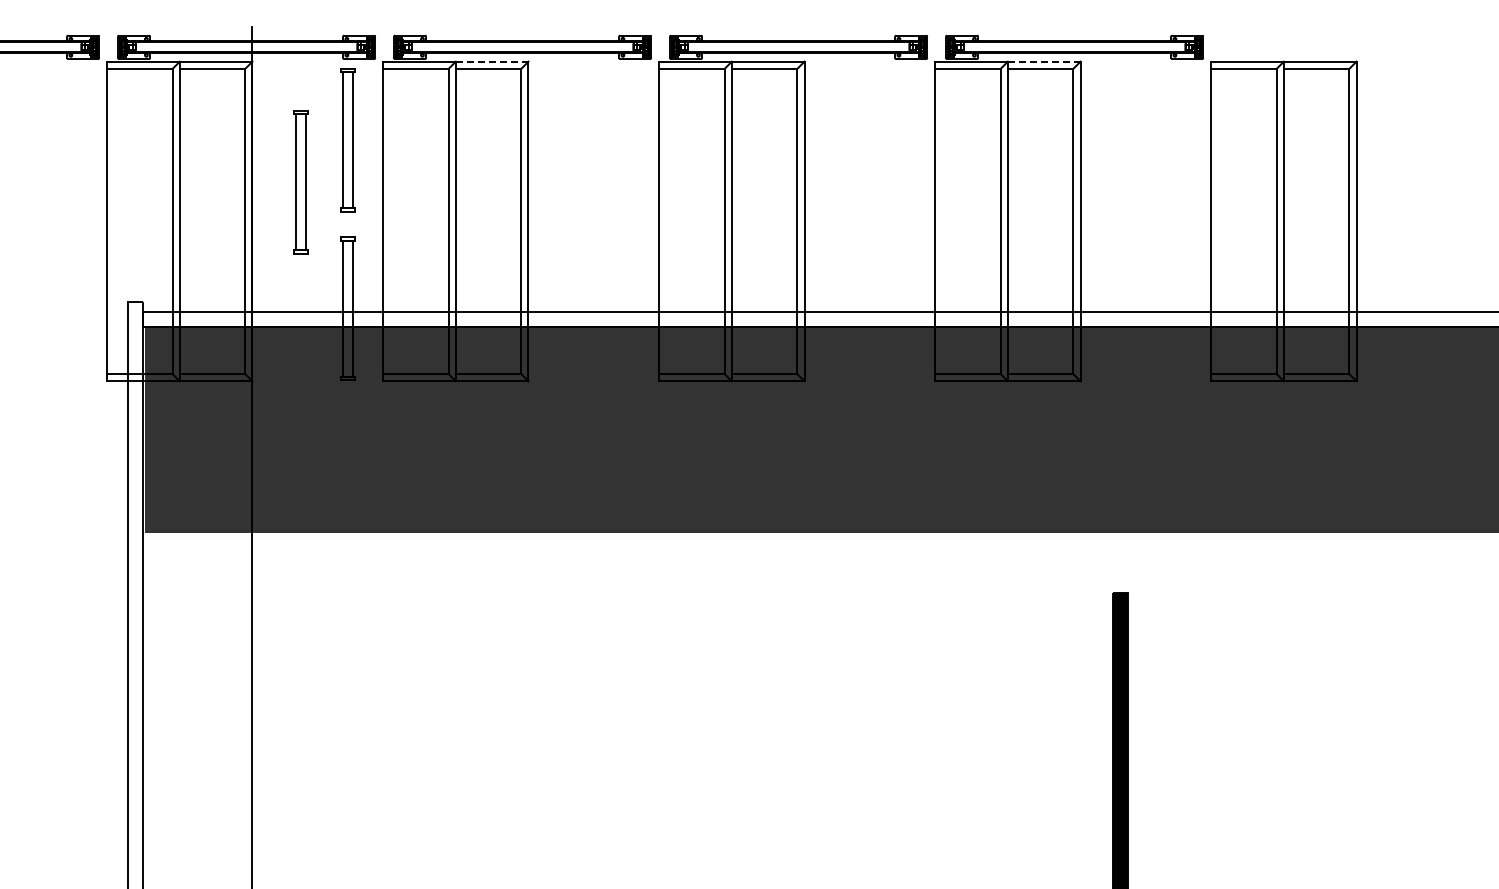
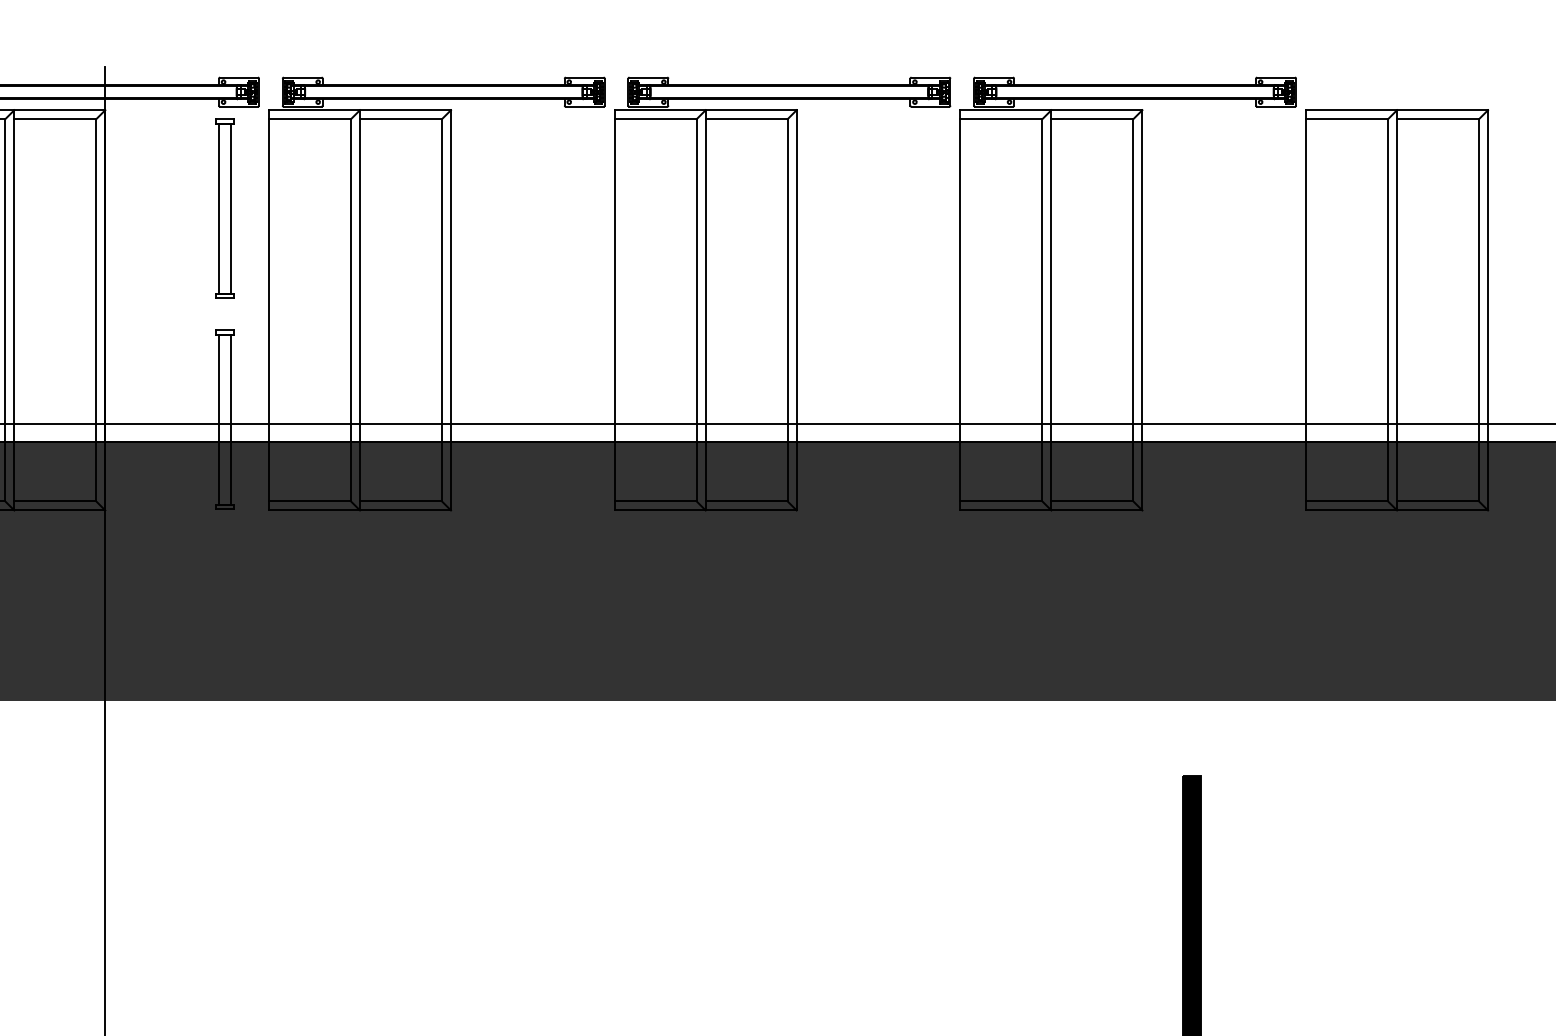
line: (492, 61) -> (405, 109), dashed -> solid
line: (1044, 61) -> (1097, 109), dashed -> solid
part: (300, 182) -> (165, 261), removed

